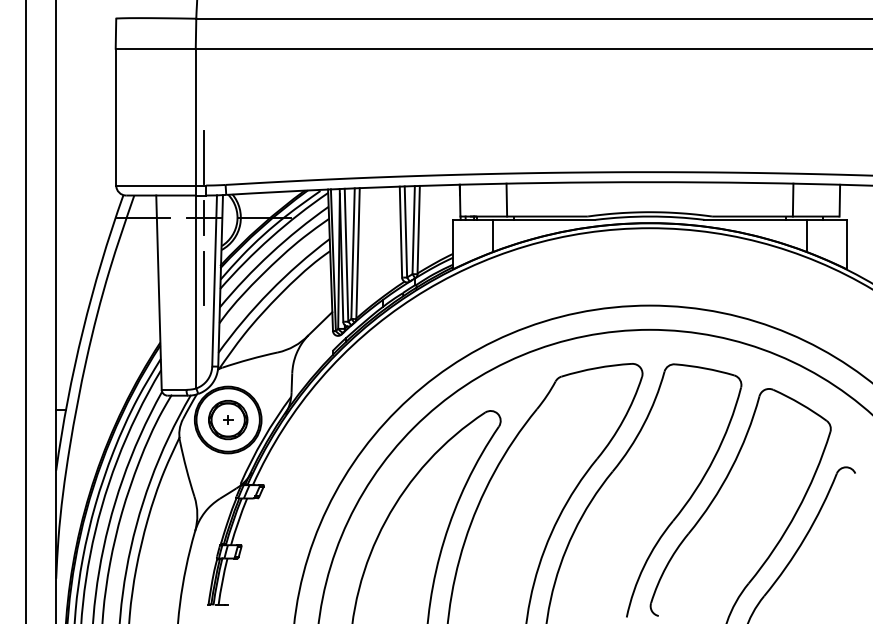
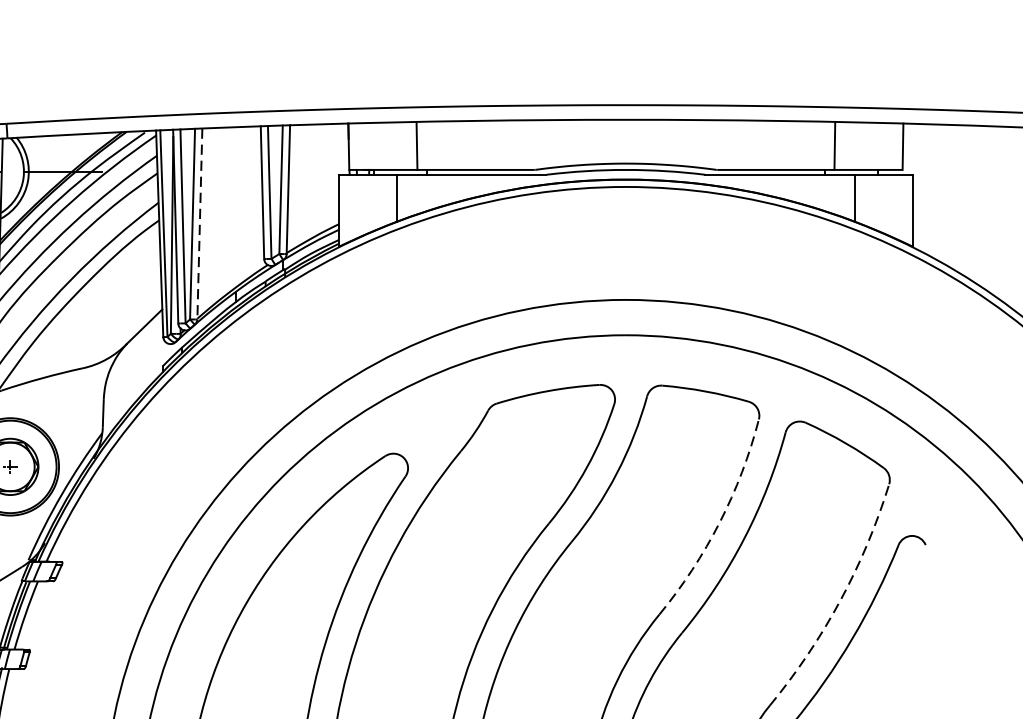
line: (358, 254) -> (200, 225), solid -> dashed
arc: (714, 458) -> (720, 523), solid -> dashed
arc: (796, 511) -> (839, 600), solid -> dashed

